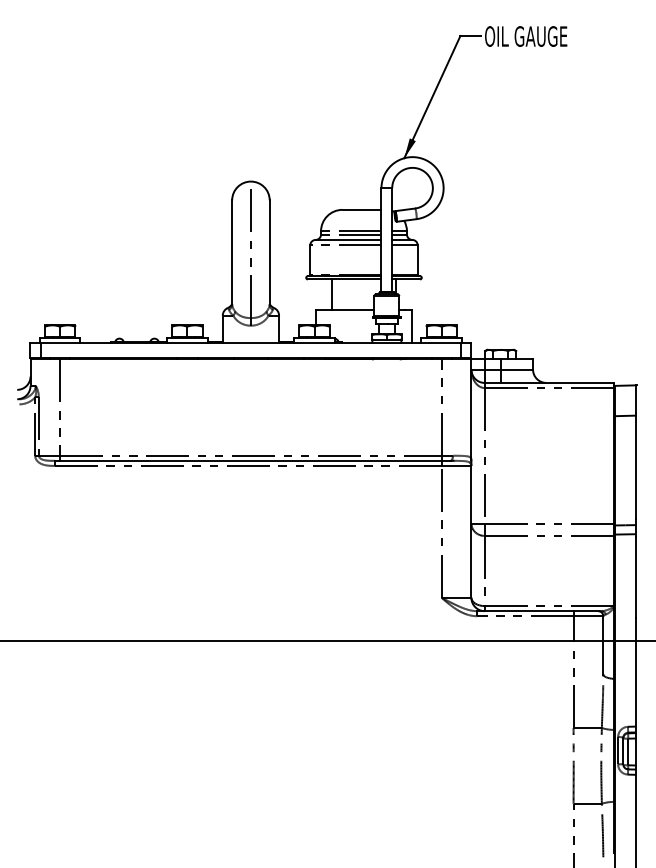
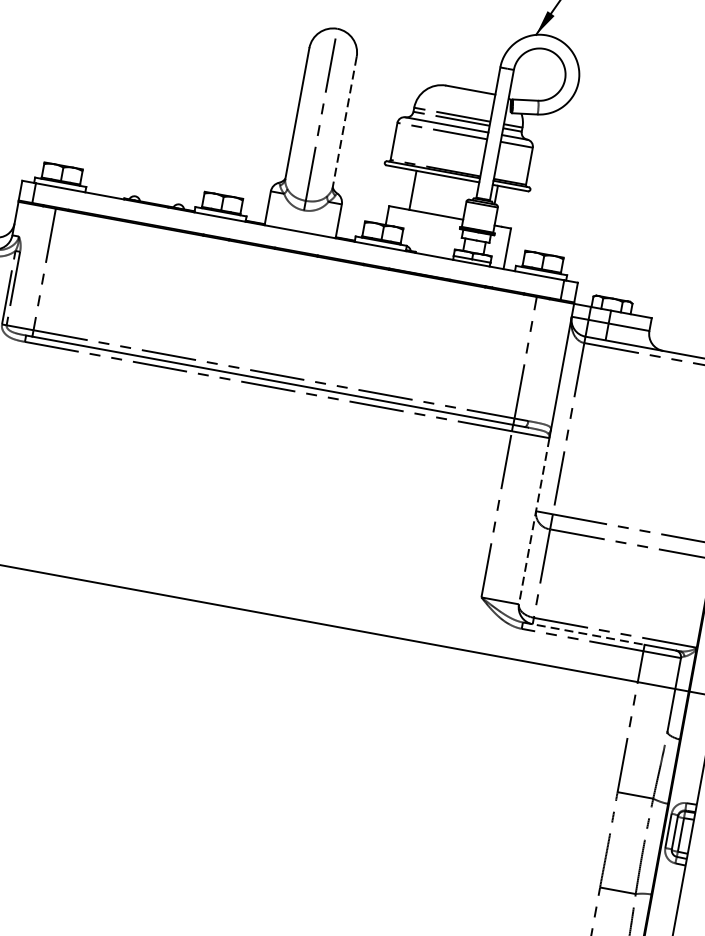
line: (269, 252) -> (344, 122), solid -> dashed
line: (471, 531) -> (534, 520), solid -> dashed
line: (525, 611) -> (583, 634), solid -> dashed

